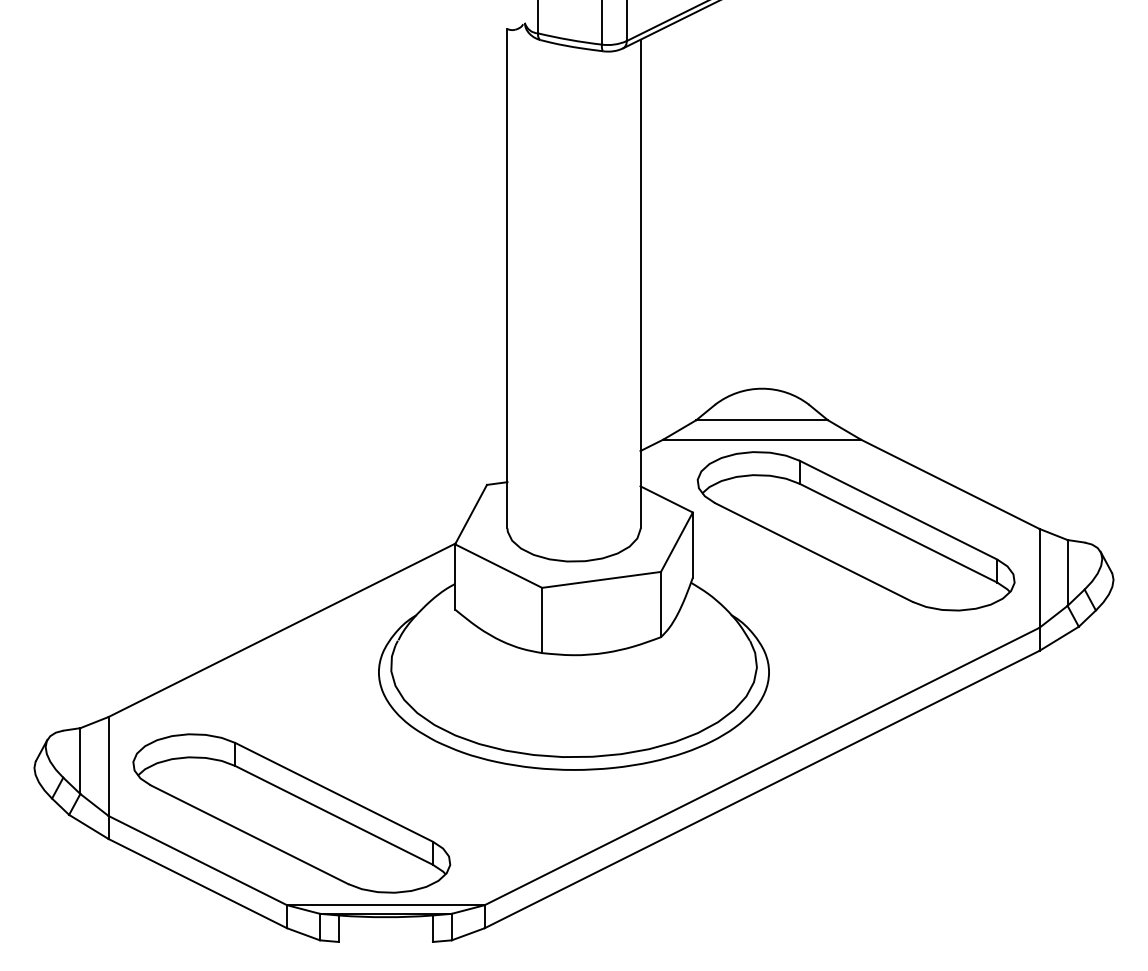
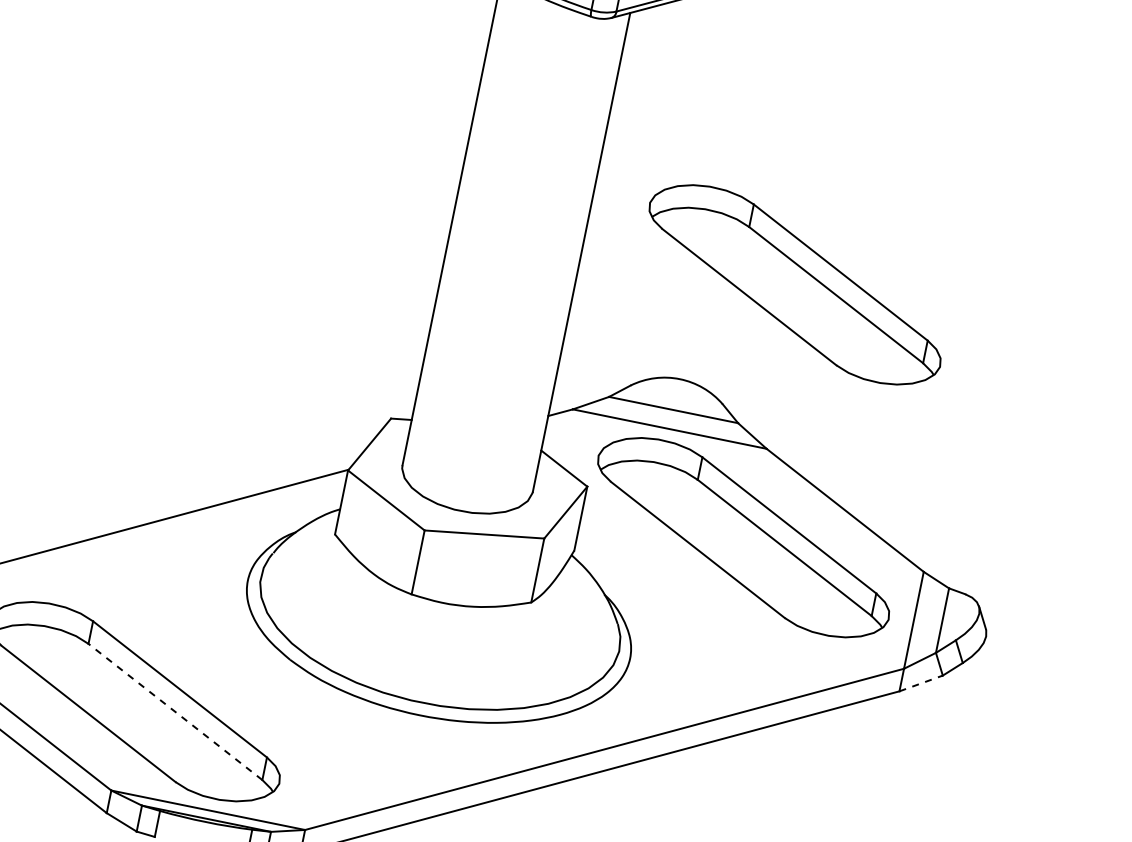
part: (855, 273) -> (794, 284), added
line: (1059, 638) -> (921, 683), solid -> dashed
line: (333, 815) -> (174, 711), solid -> dashed

